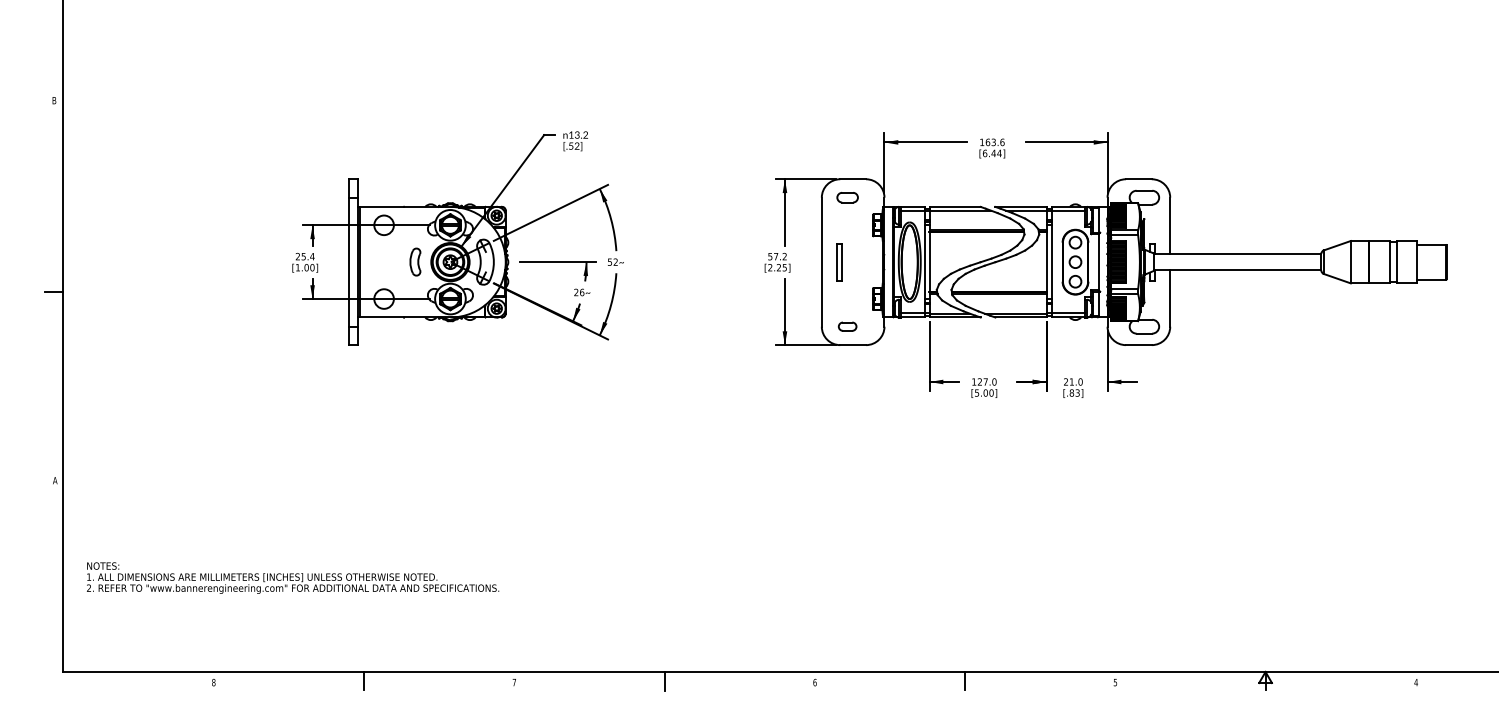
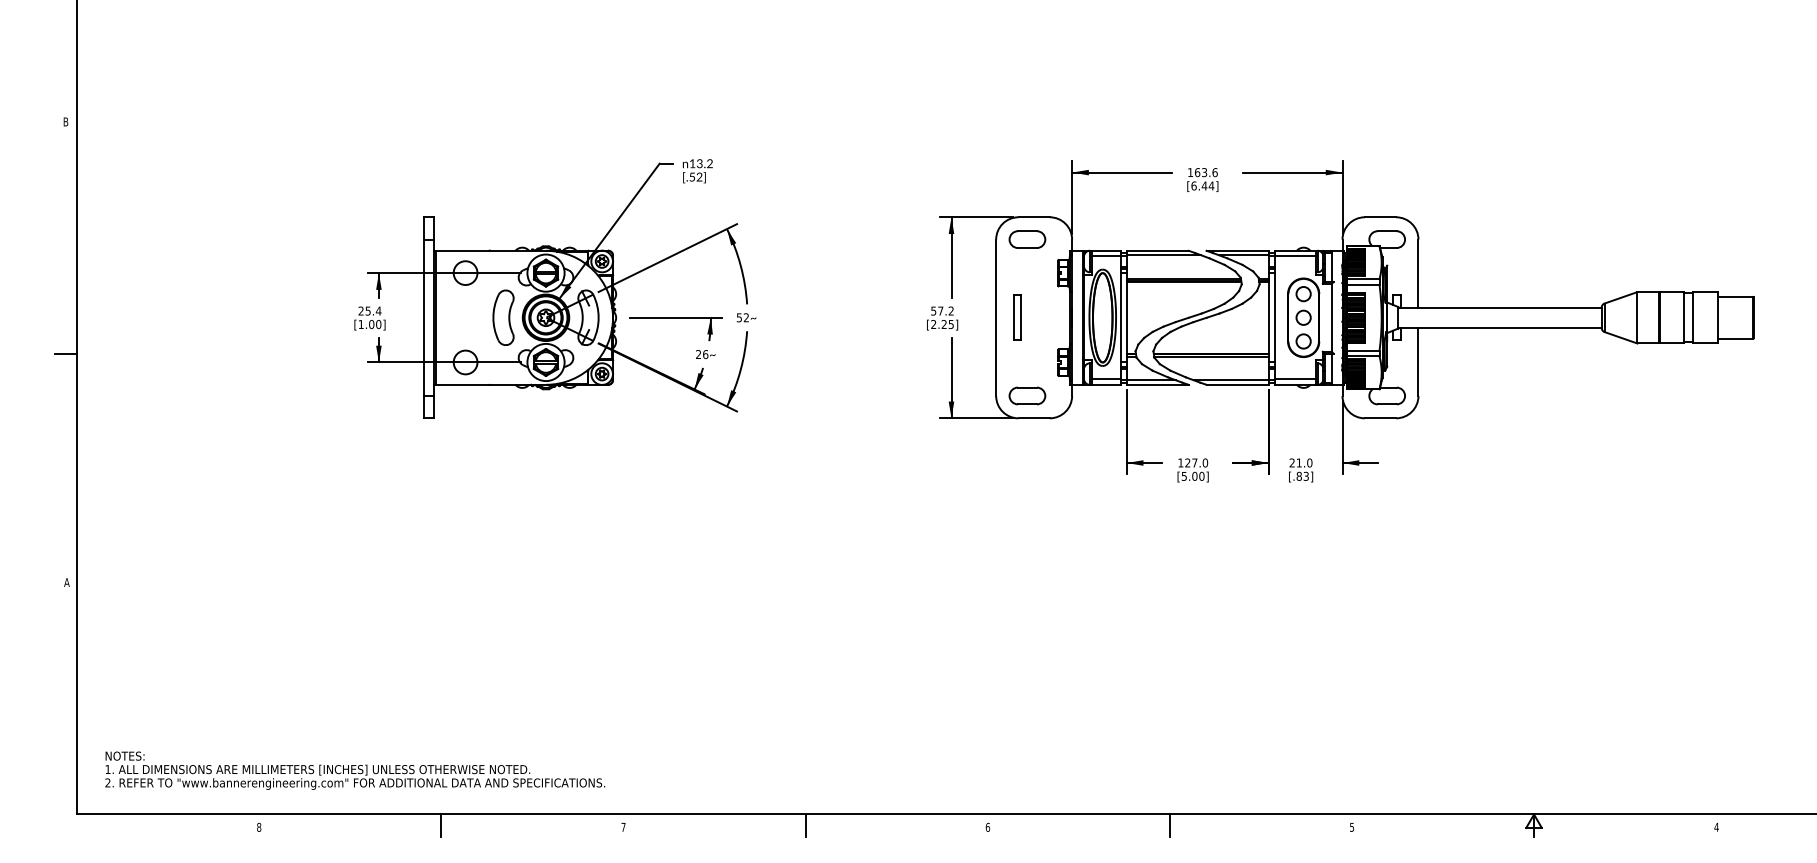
part: (847, 197) -> (1027, 239), size x1.43
part: (415, 261) -> (503, 317), size x1.67
part: (847, 326) -> (1027, 395), size x1.67
text: (293, 577) -> (355, 770), moved

